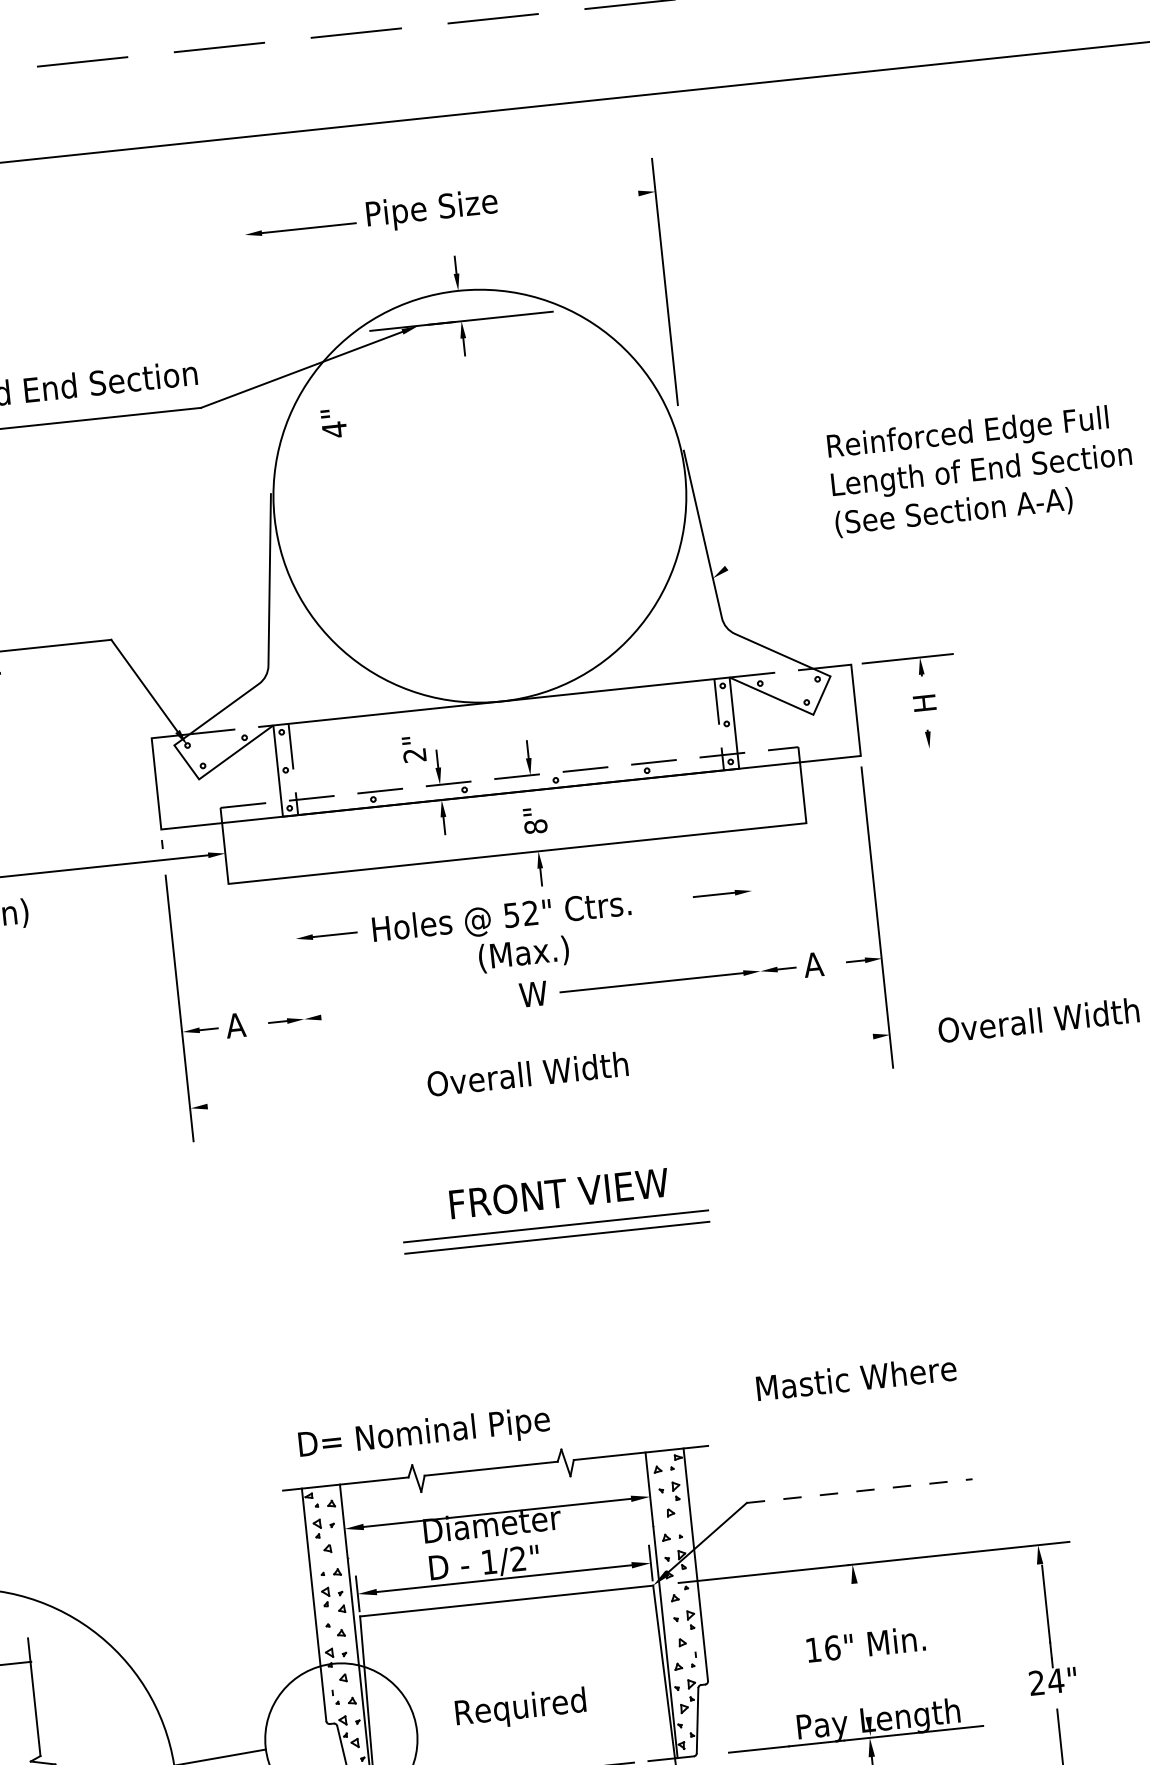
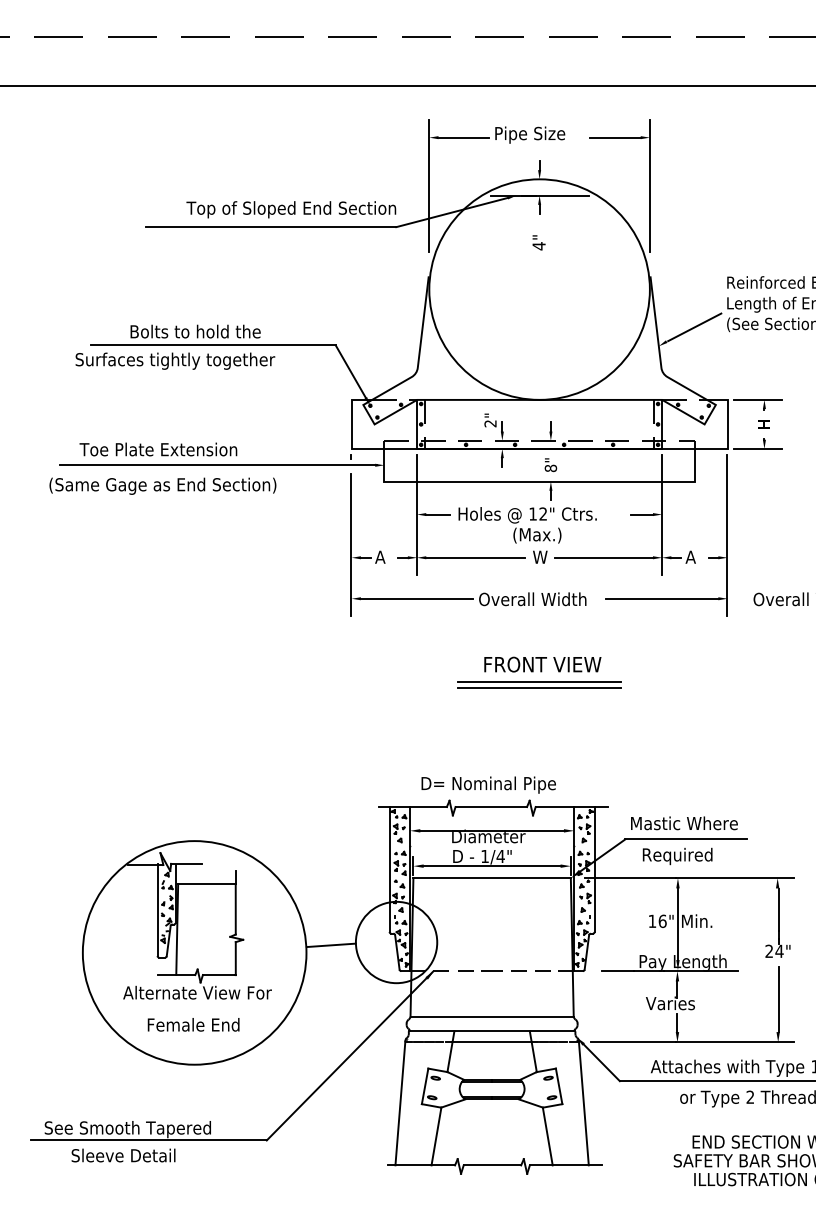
line: (591, 198) -> (615, 137), added
line: (254, 325) -> (429, 186), added
text: (332, 422) -> (538, 242), moved
line: (775, 536) -> (694, 327), added
line: (916, 749) -> (757, 448), added
line: (752, 892) -> (662, 515), added
text: (510, 914) -> (532, 513), 52" -> 12"
line: (296, 940) -> (417, 515), added
line: (412, 1007) -> (475, 557), added
line: (769, 1047) -> (662, 598), added
line: (311, 1095) -> (416, 598), added
text: (856, 1378) -> (684, 823), moved
text: (423, 1433) -> (488, 784), moved
line: (859, 1491) -> (685, 839), dashed -> solid
text: (517, 1557) -> (500, 855), 1/2" -> 1/4"
line: (860, 1650) -> (677, 924), added
text: (520, 1709) -> (677, 856), moved

